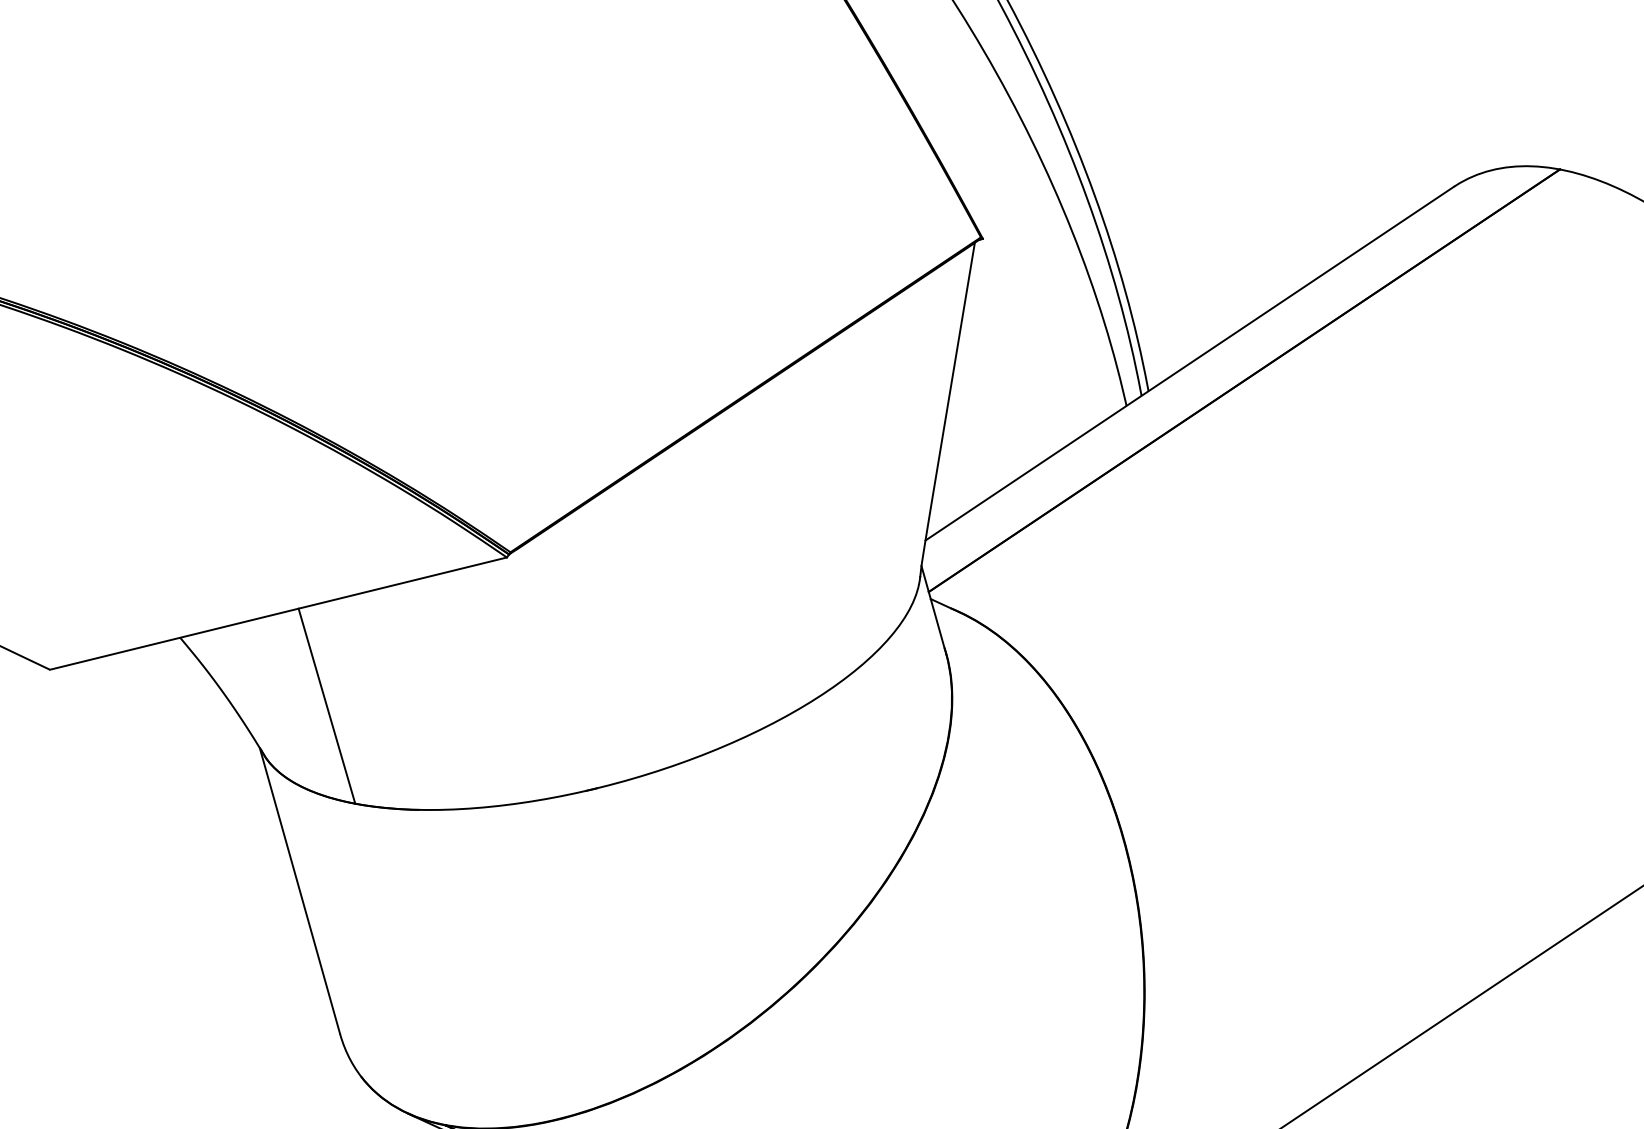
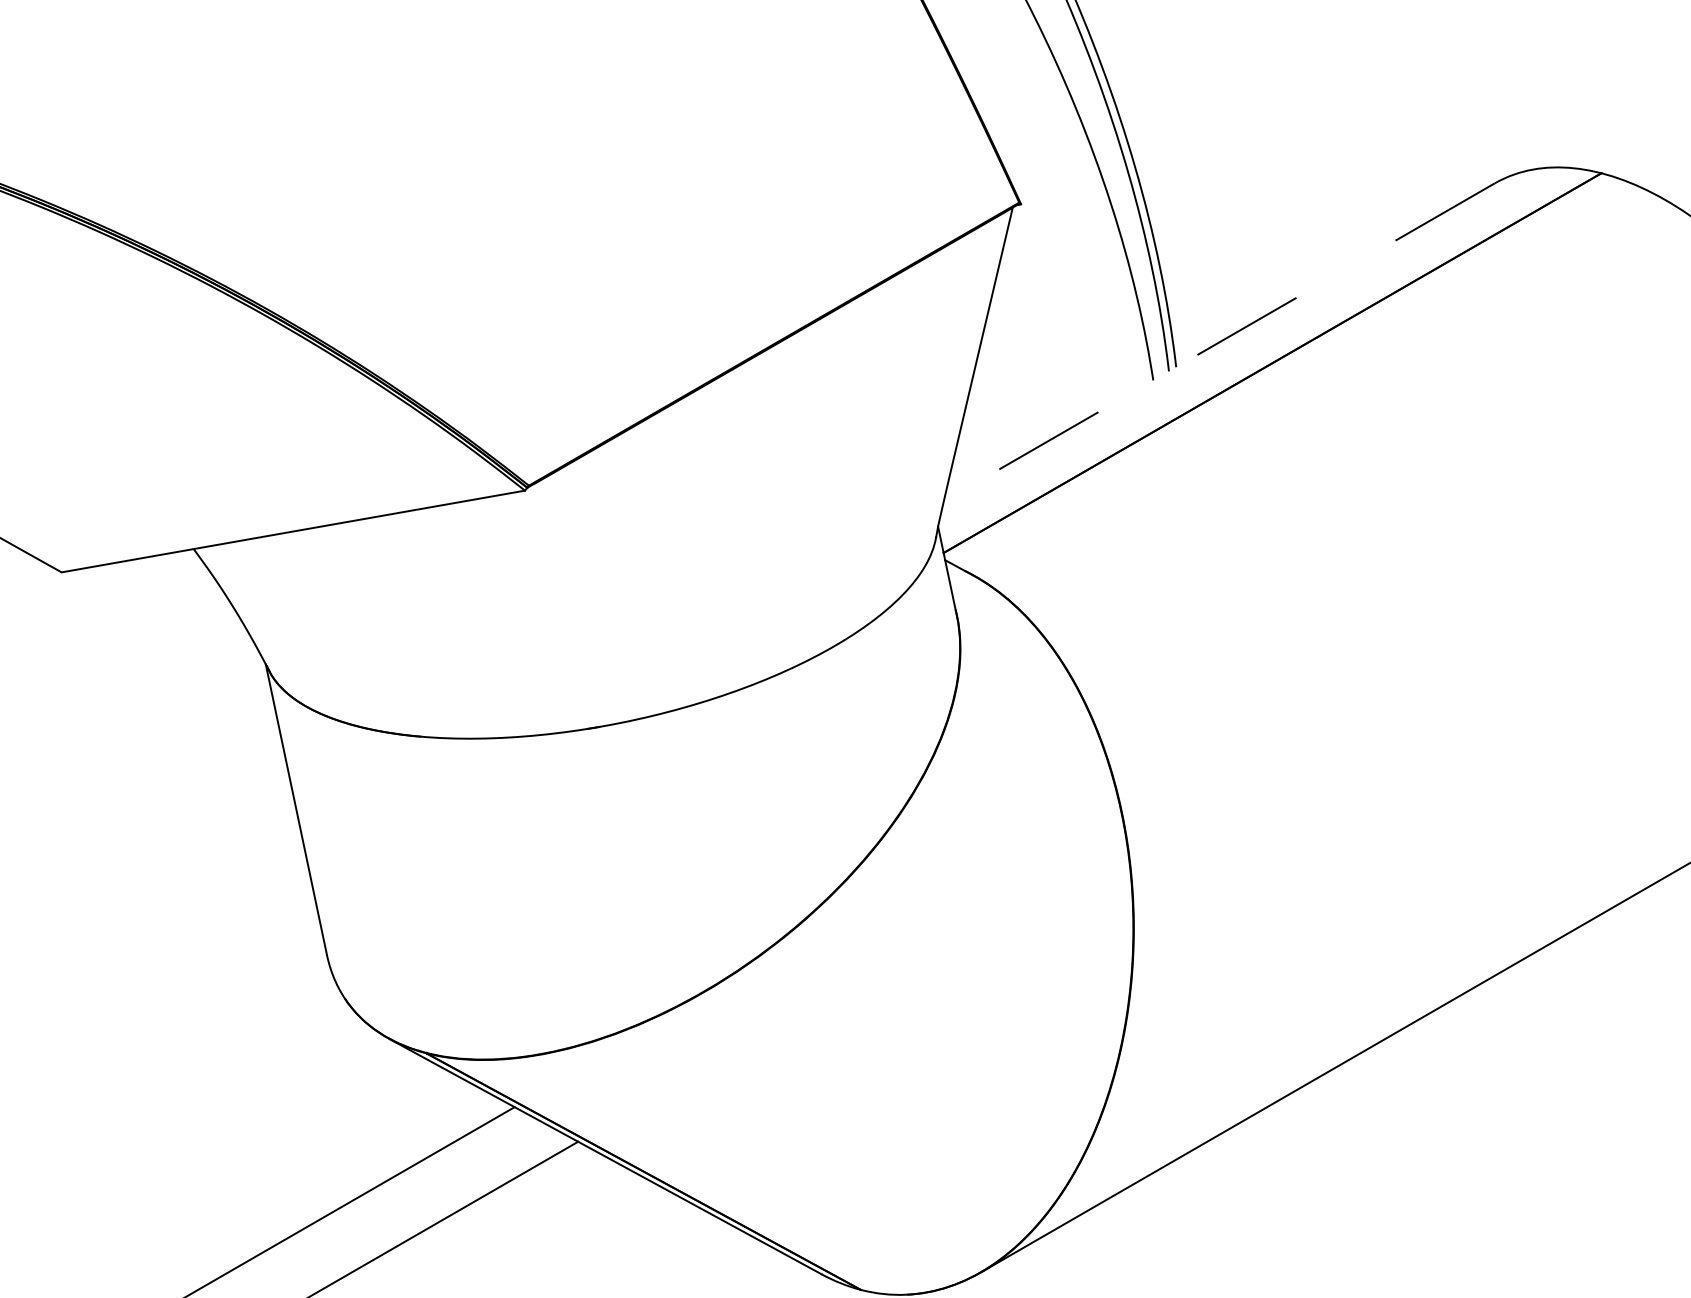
line: (1189, 363) -> (1218, 342), solid -> dashed
line: (326, 705) -> (335, 626), removed

